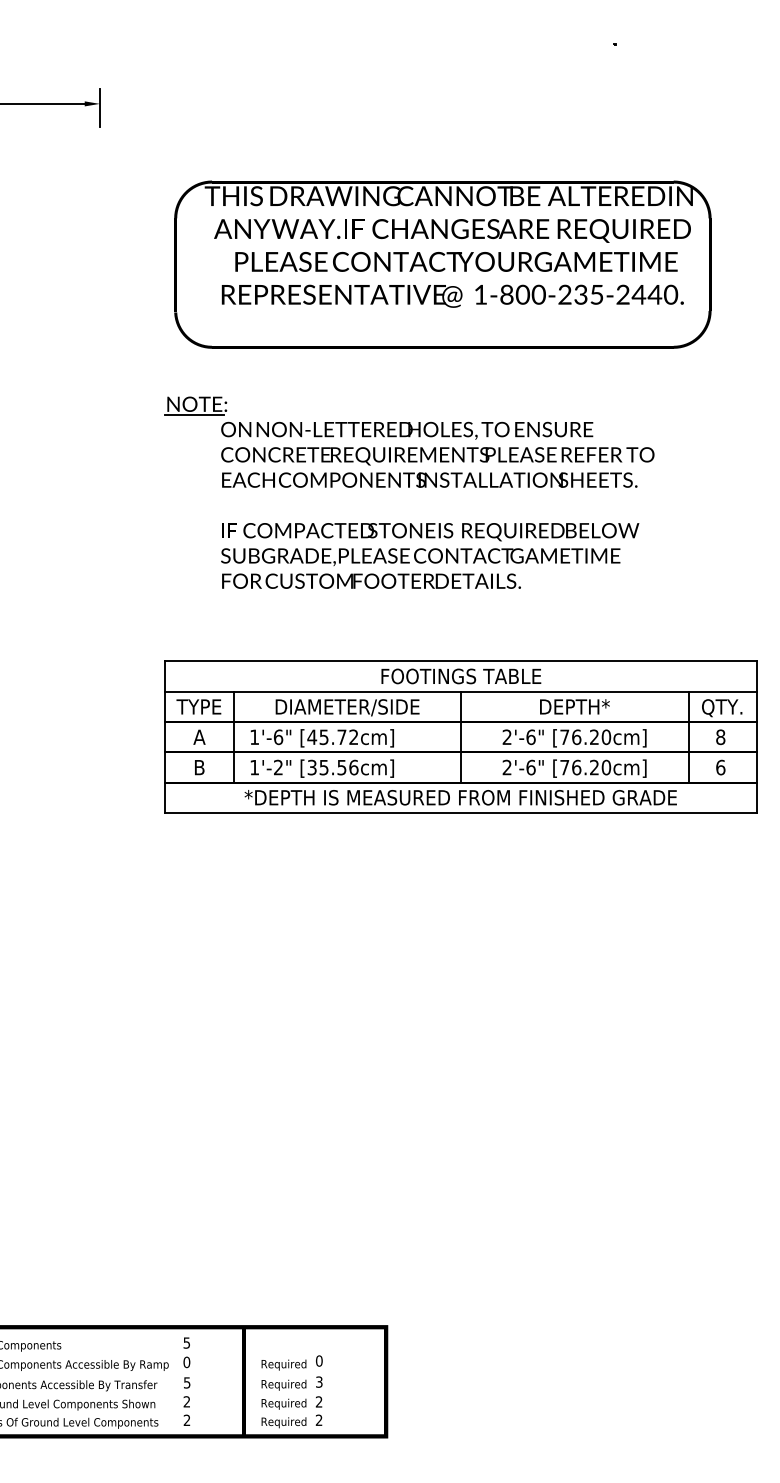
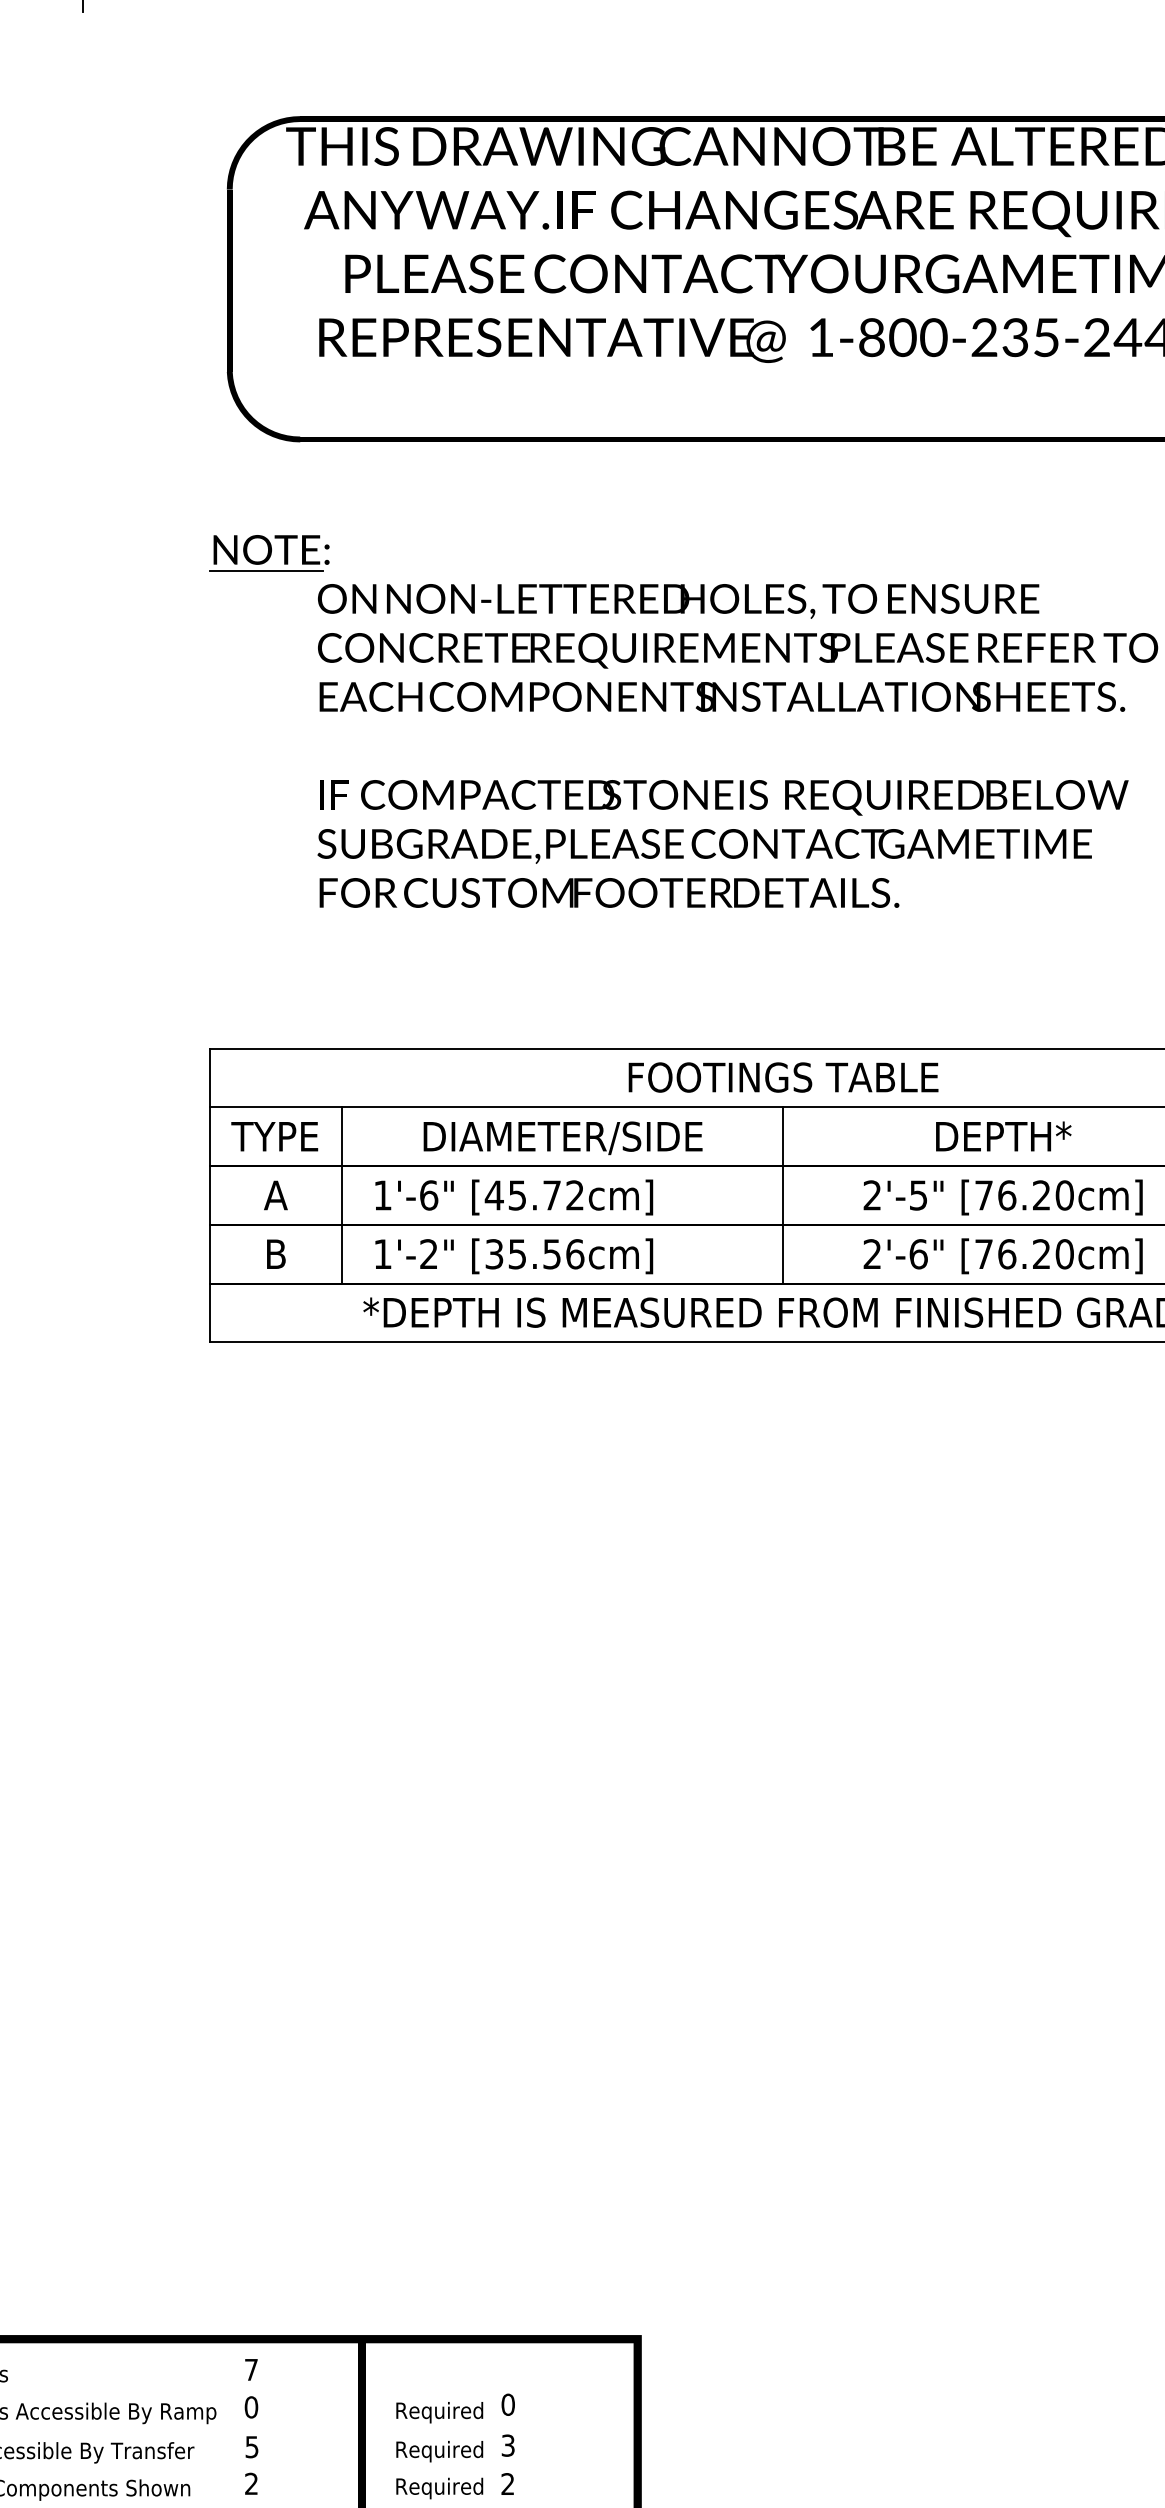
text: (530, 737) -> (917, 1195), 2'-6" -> 2'-5"
text: (186, 1342) -> (250, 2368), 5 -> 7

